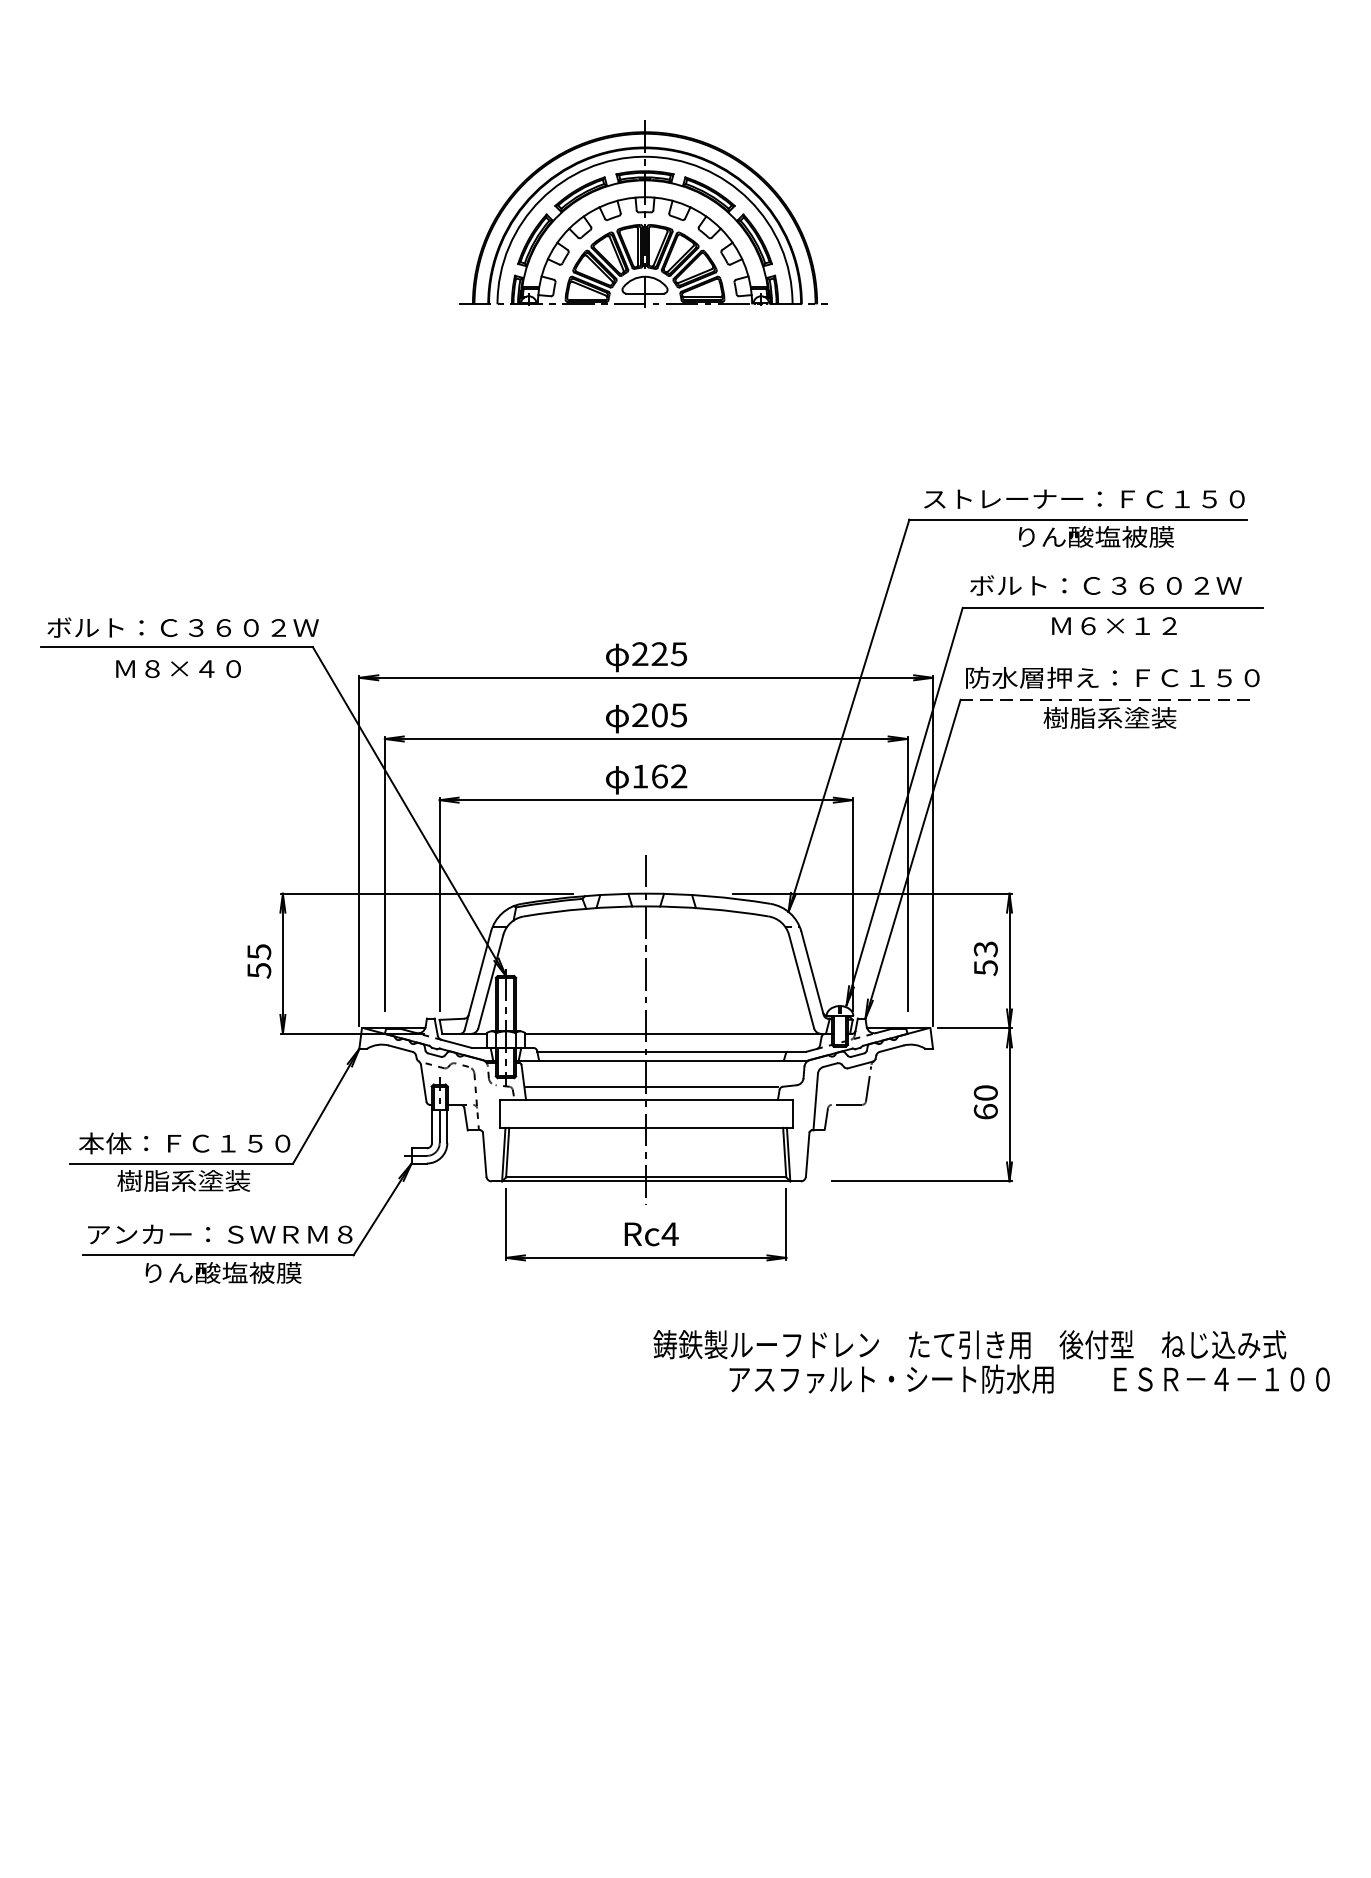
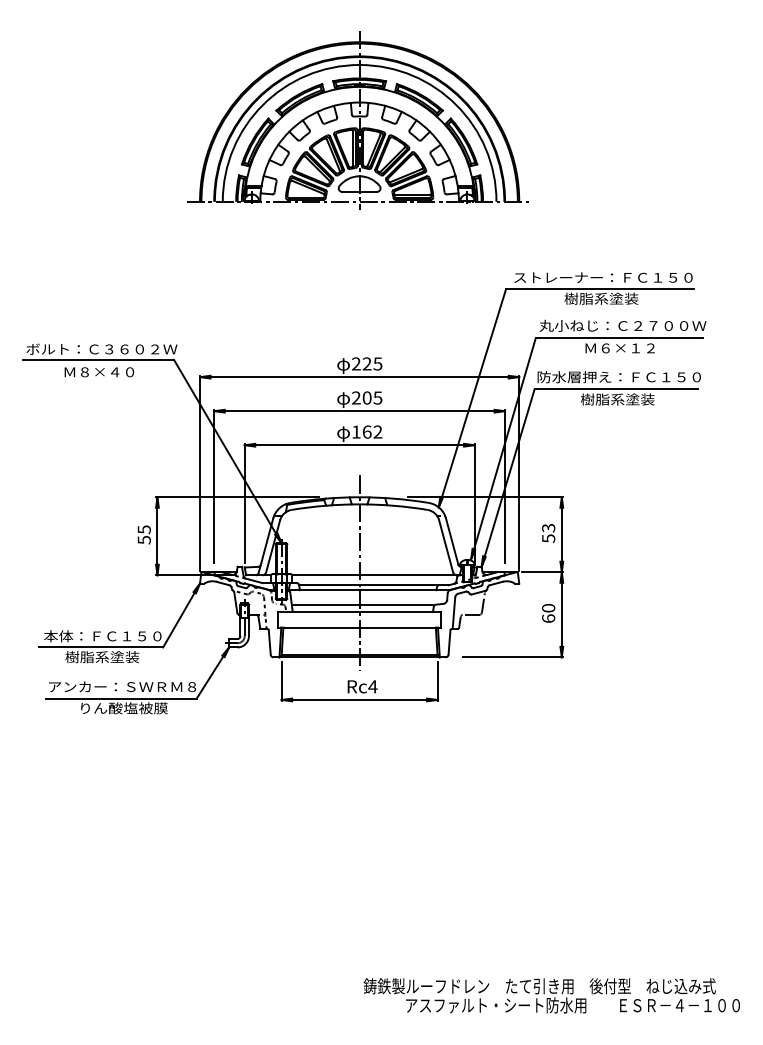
part: (642, 216) -> (357, 120), size x1.67
text: (1093, 536) -> (608, 298), りん酸塩被膜 -> 樹脂系塗装
text: (1118, 584) -> (622, 325), ボルト：Ｃ３６０２Ｗ -> 丸小ねじ：Ｃ２７００Ｗ
line: (1107, 699) -> (616, 389), dashed -> solid
text: (990, 1361) -> (551, 995), moved

